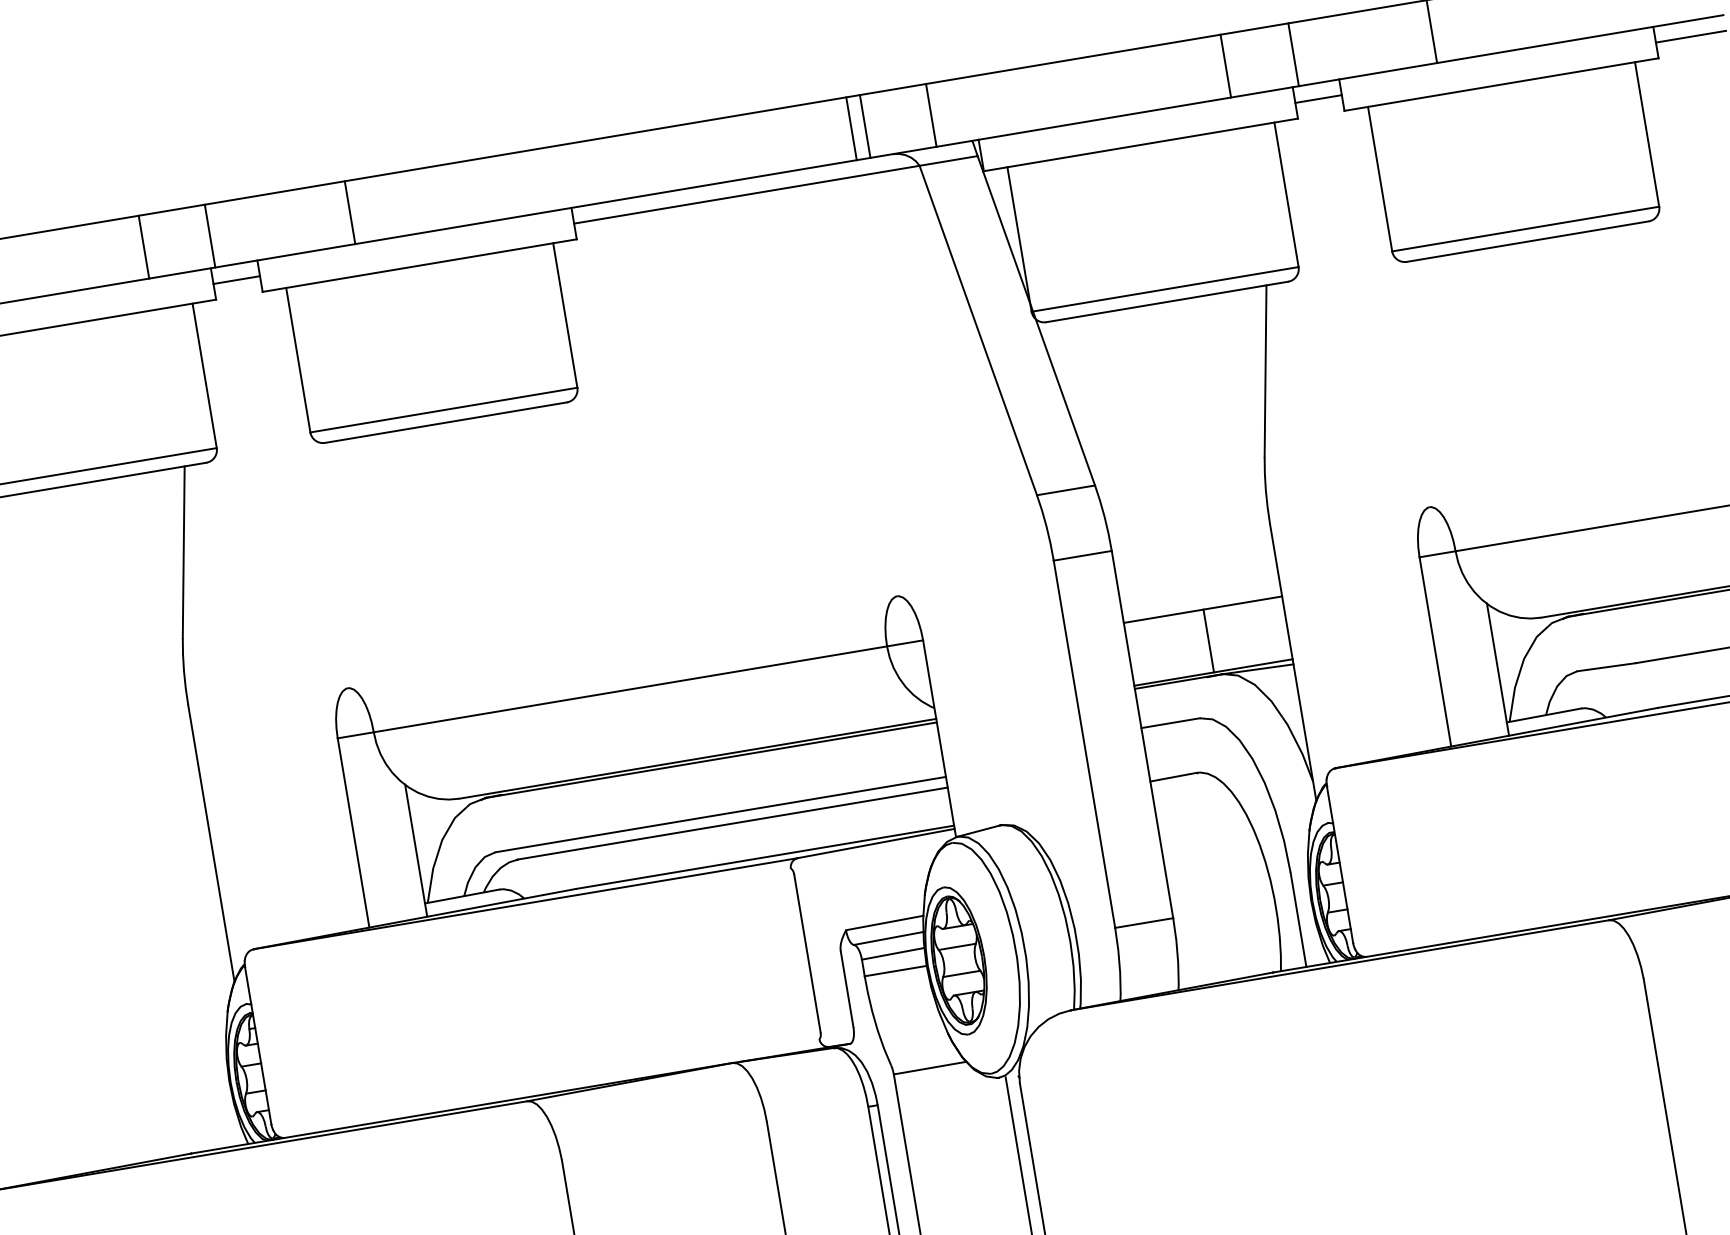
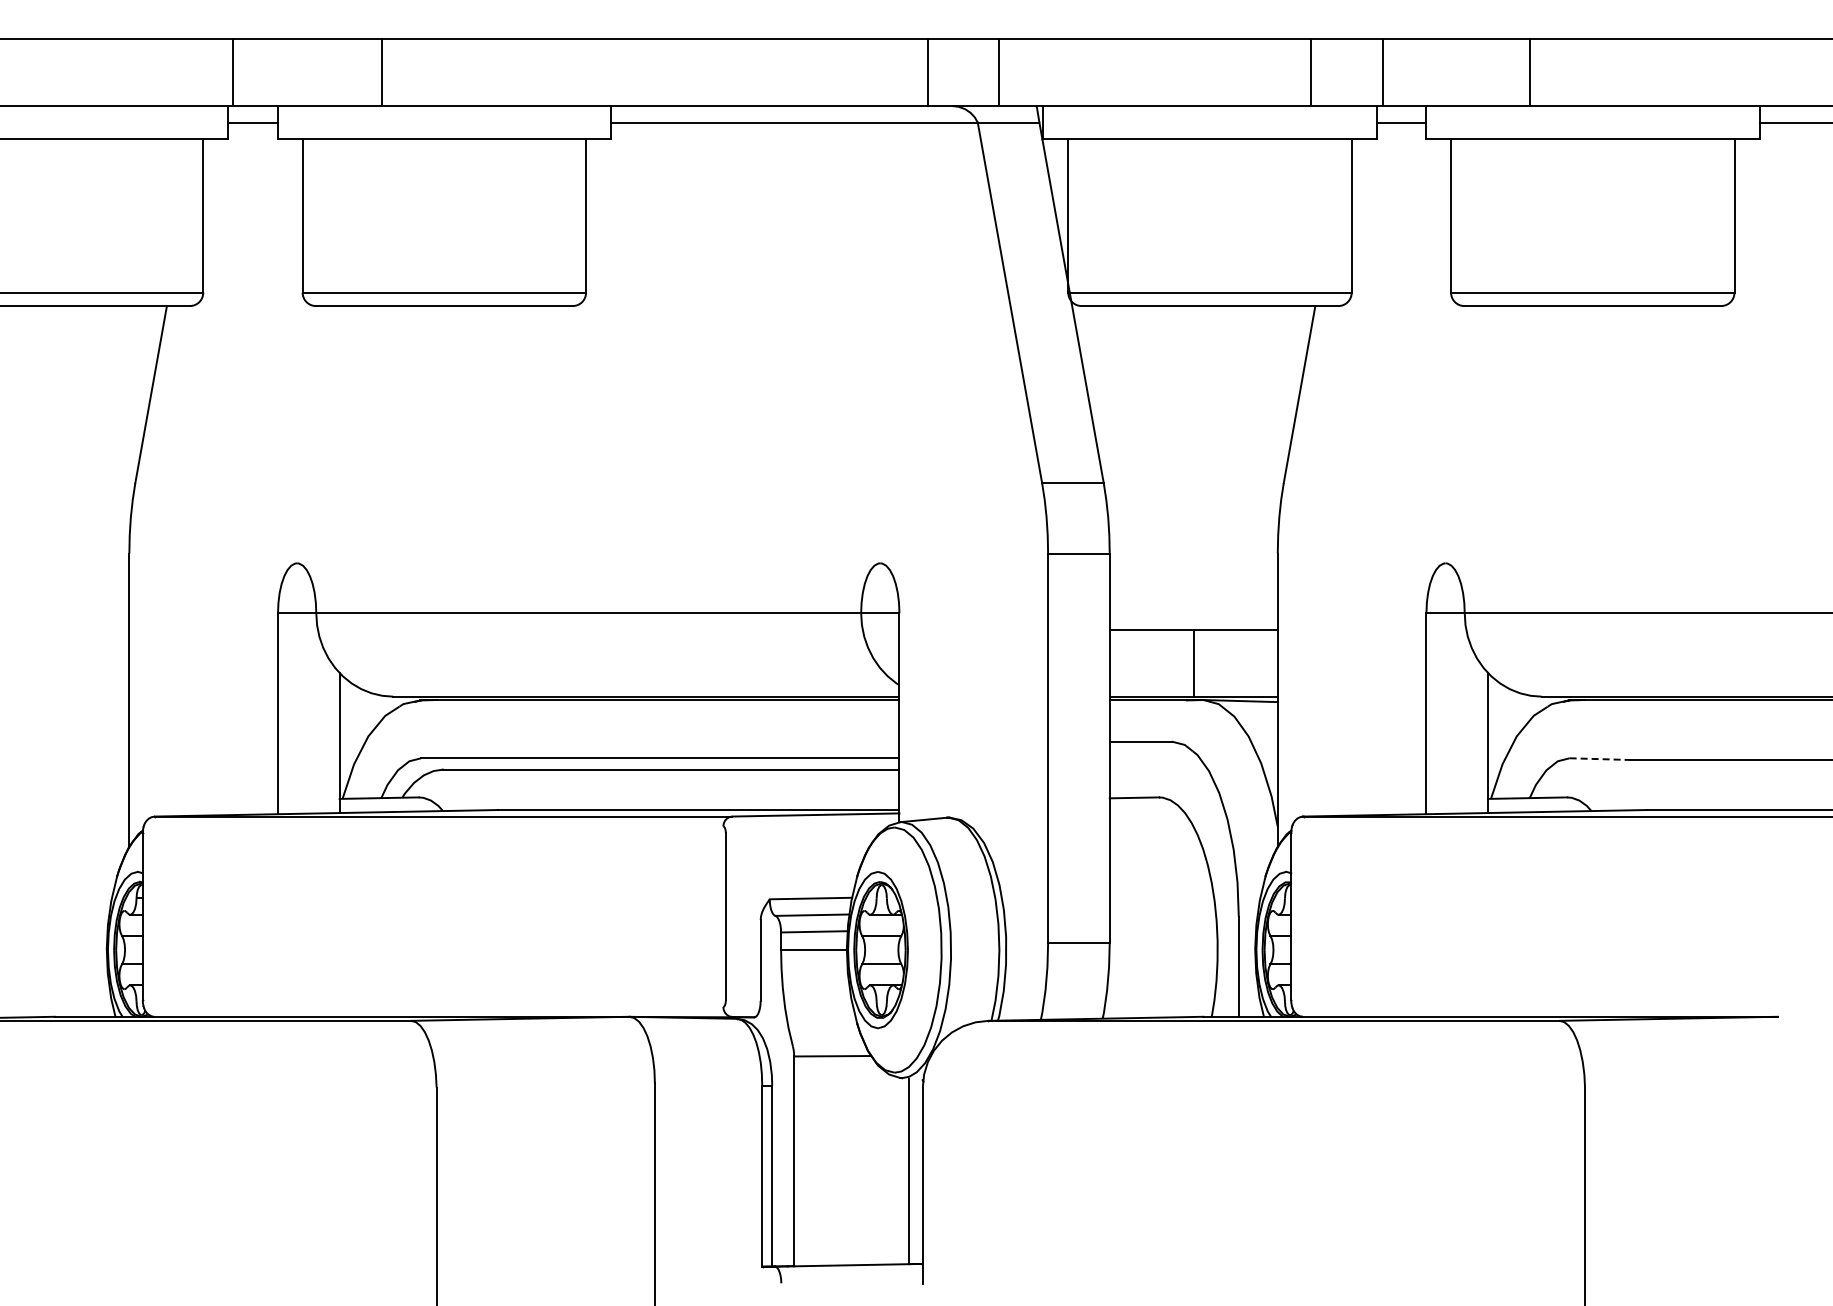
line: (851, 128) -> (913, 72), removed
line: (143, 247) -> (162, 72), removed
line: (1606, 667) -> (1600, 759), solid -> dashed

